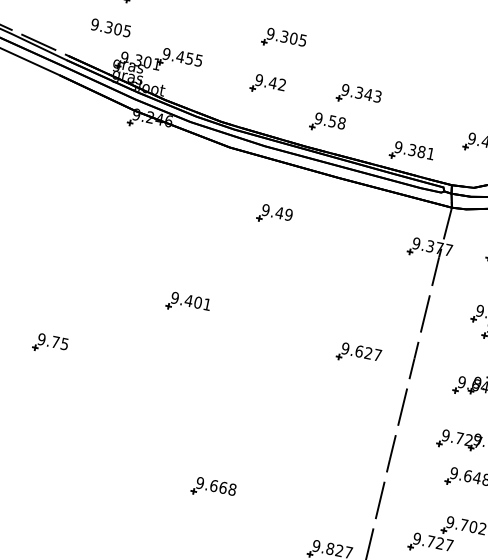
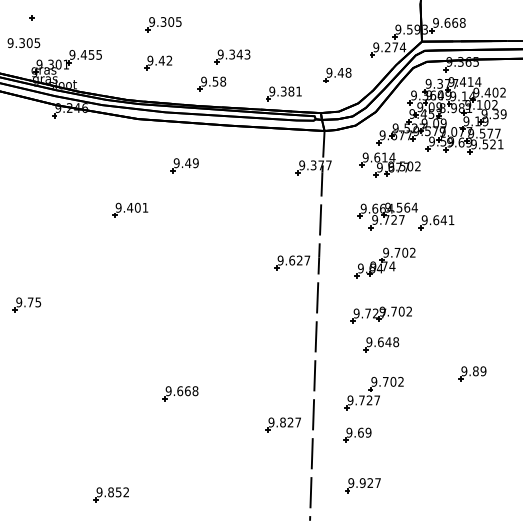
part: (188, 302) -> (130, 209), moved
part: (359, 353) -> (292, 262), moved

